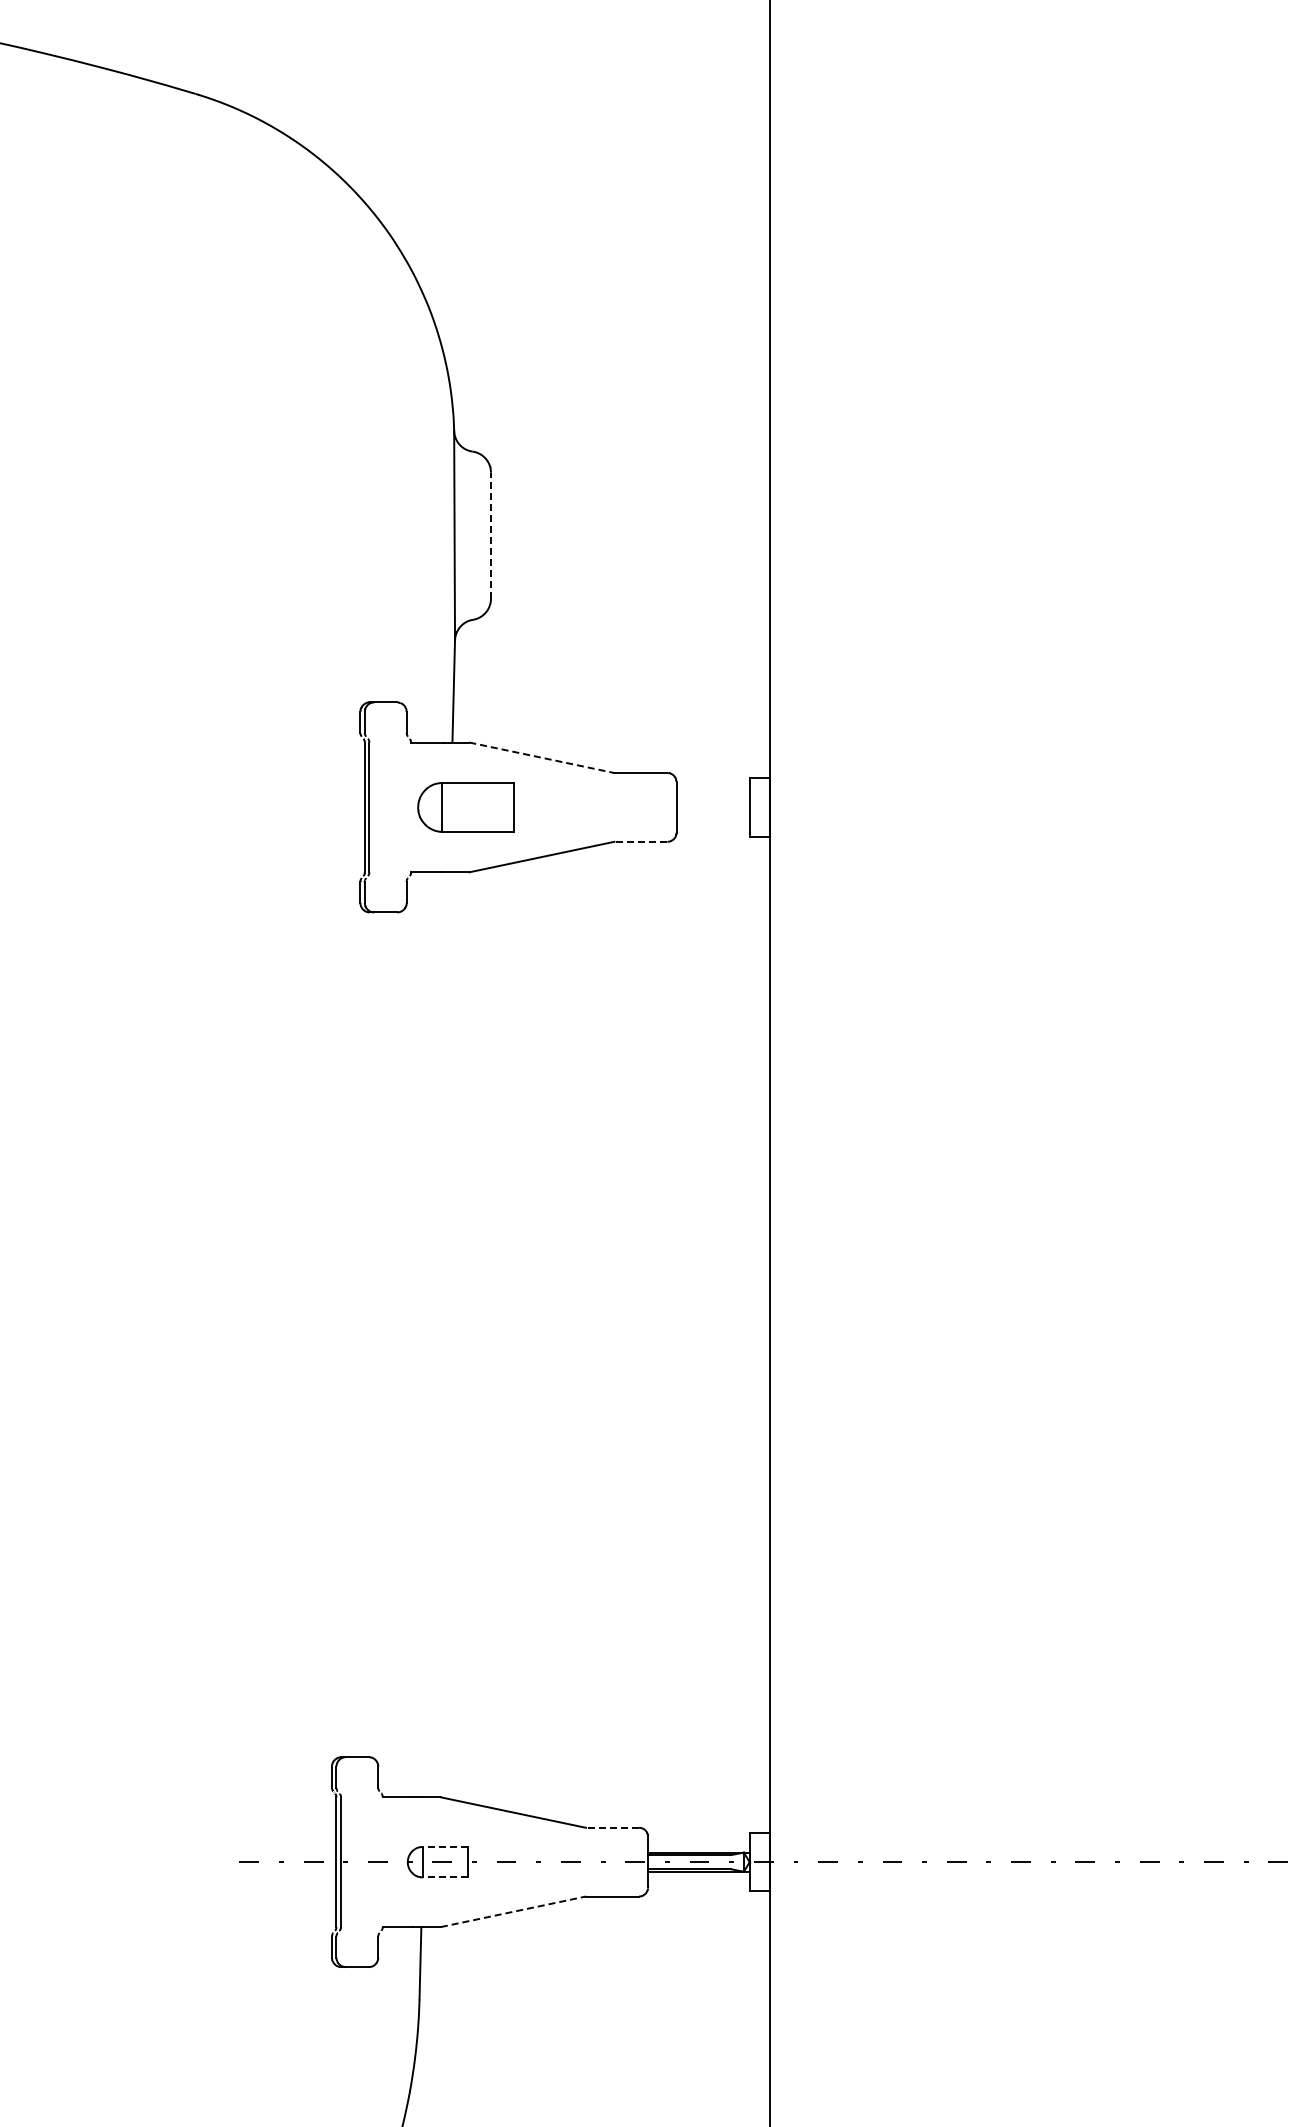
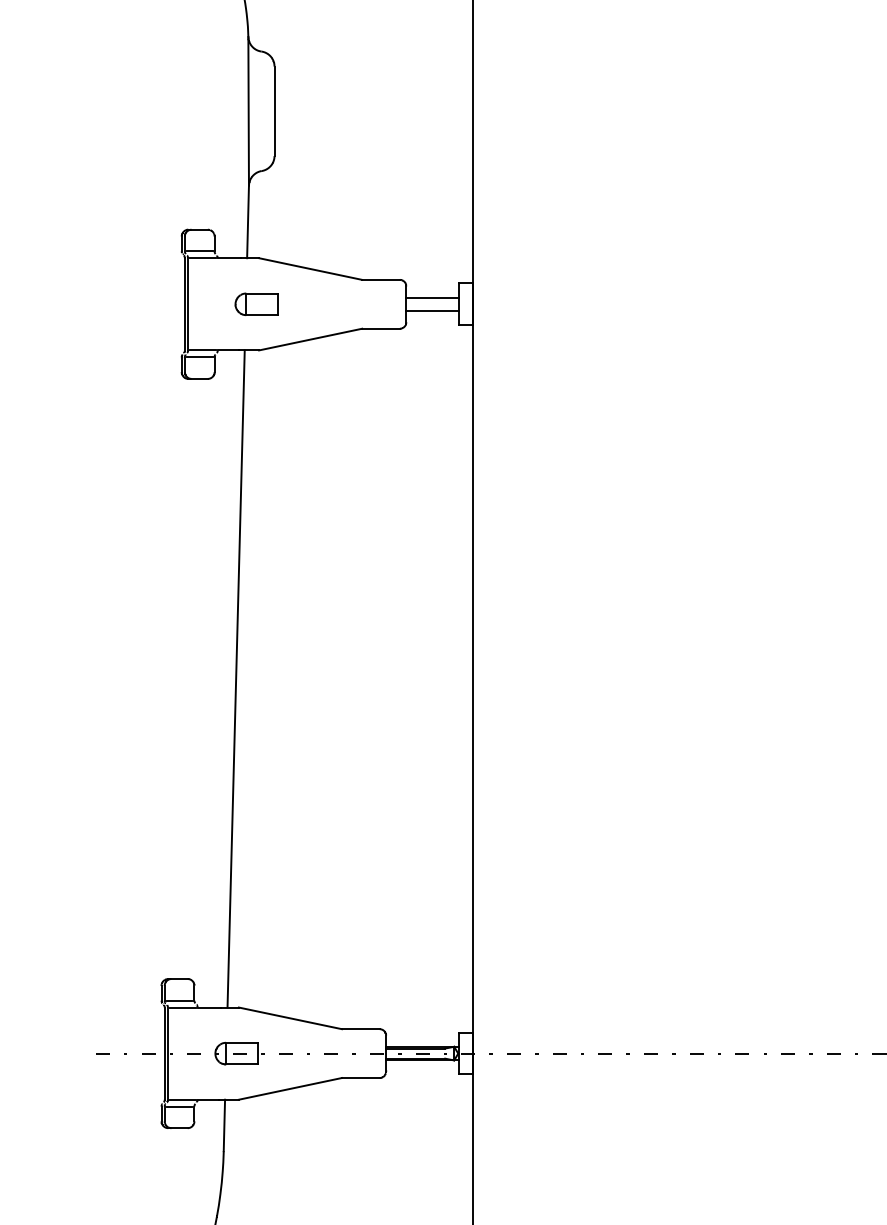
line: (490, 535) -> (274, 111), dashed -> solid
line: (385, 732) -> (199, 251), added
line: (390, 742) -> (203, 258), added
line: (542, 757) -> (311, 268), dashed -> solid
line: (713, 797) -> (432, 297), added
part: (465, 807) -> (256, 304), size x0.62
line: (713, 816) -> (432, 310), added
line: (640, 841) -> (380, 328), dashed -> solid
line: (390, 872) -> (203, 350), added
line: (385, 881) -> (199, 356), added
line: (436, 1334) -> (235, 678), added
line: (357, 1787) -> (179, 1000), added
line: (361, 1797) -> (182, 1007), added
line: (612, 1827) -> (360, 1028), dashed -> solid
line: (444, 1846) -> (241, 1042), dashed -> solid
line: (444, 1877) -> (241, 1064), dashed -> solid
line: (513, 1911) -> (290, 1088), dashed -> solid
line: (361, 1927) -> (182, 1100), added
line: (357, 1936) -> (179, 1106), added

